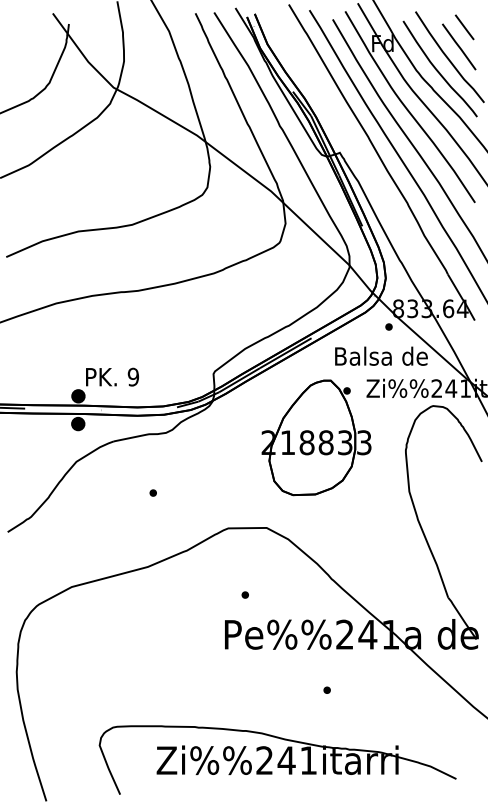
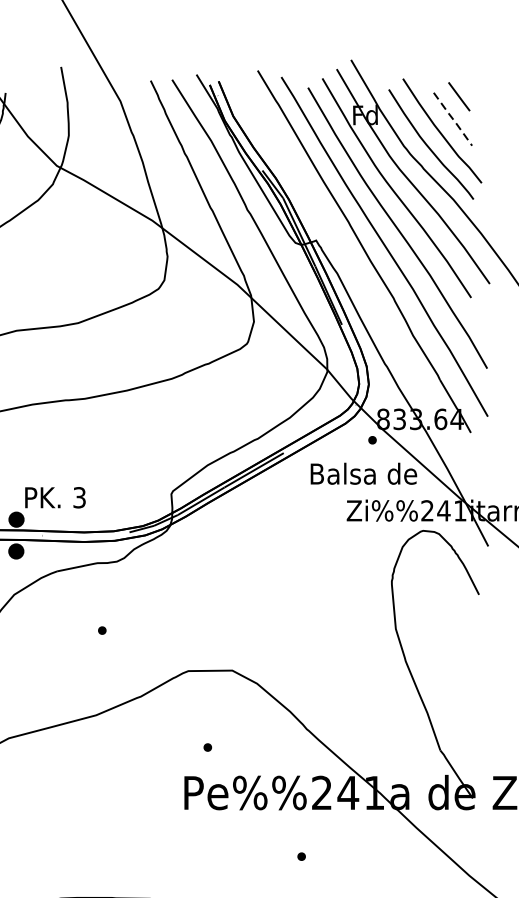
line: (459, 47) -> (453, 119), solid -> dashed
text: (133, 376) -> (79, 496), 9 -> 3
part: (316, 437) -> (289, 566), removed

